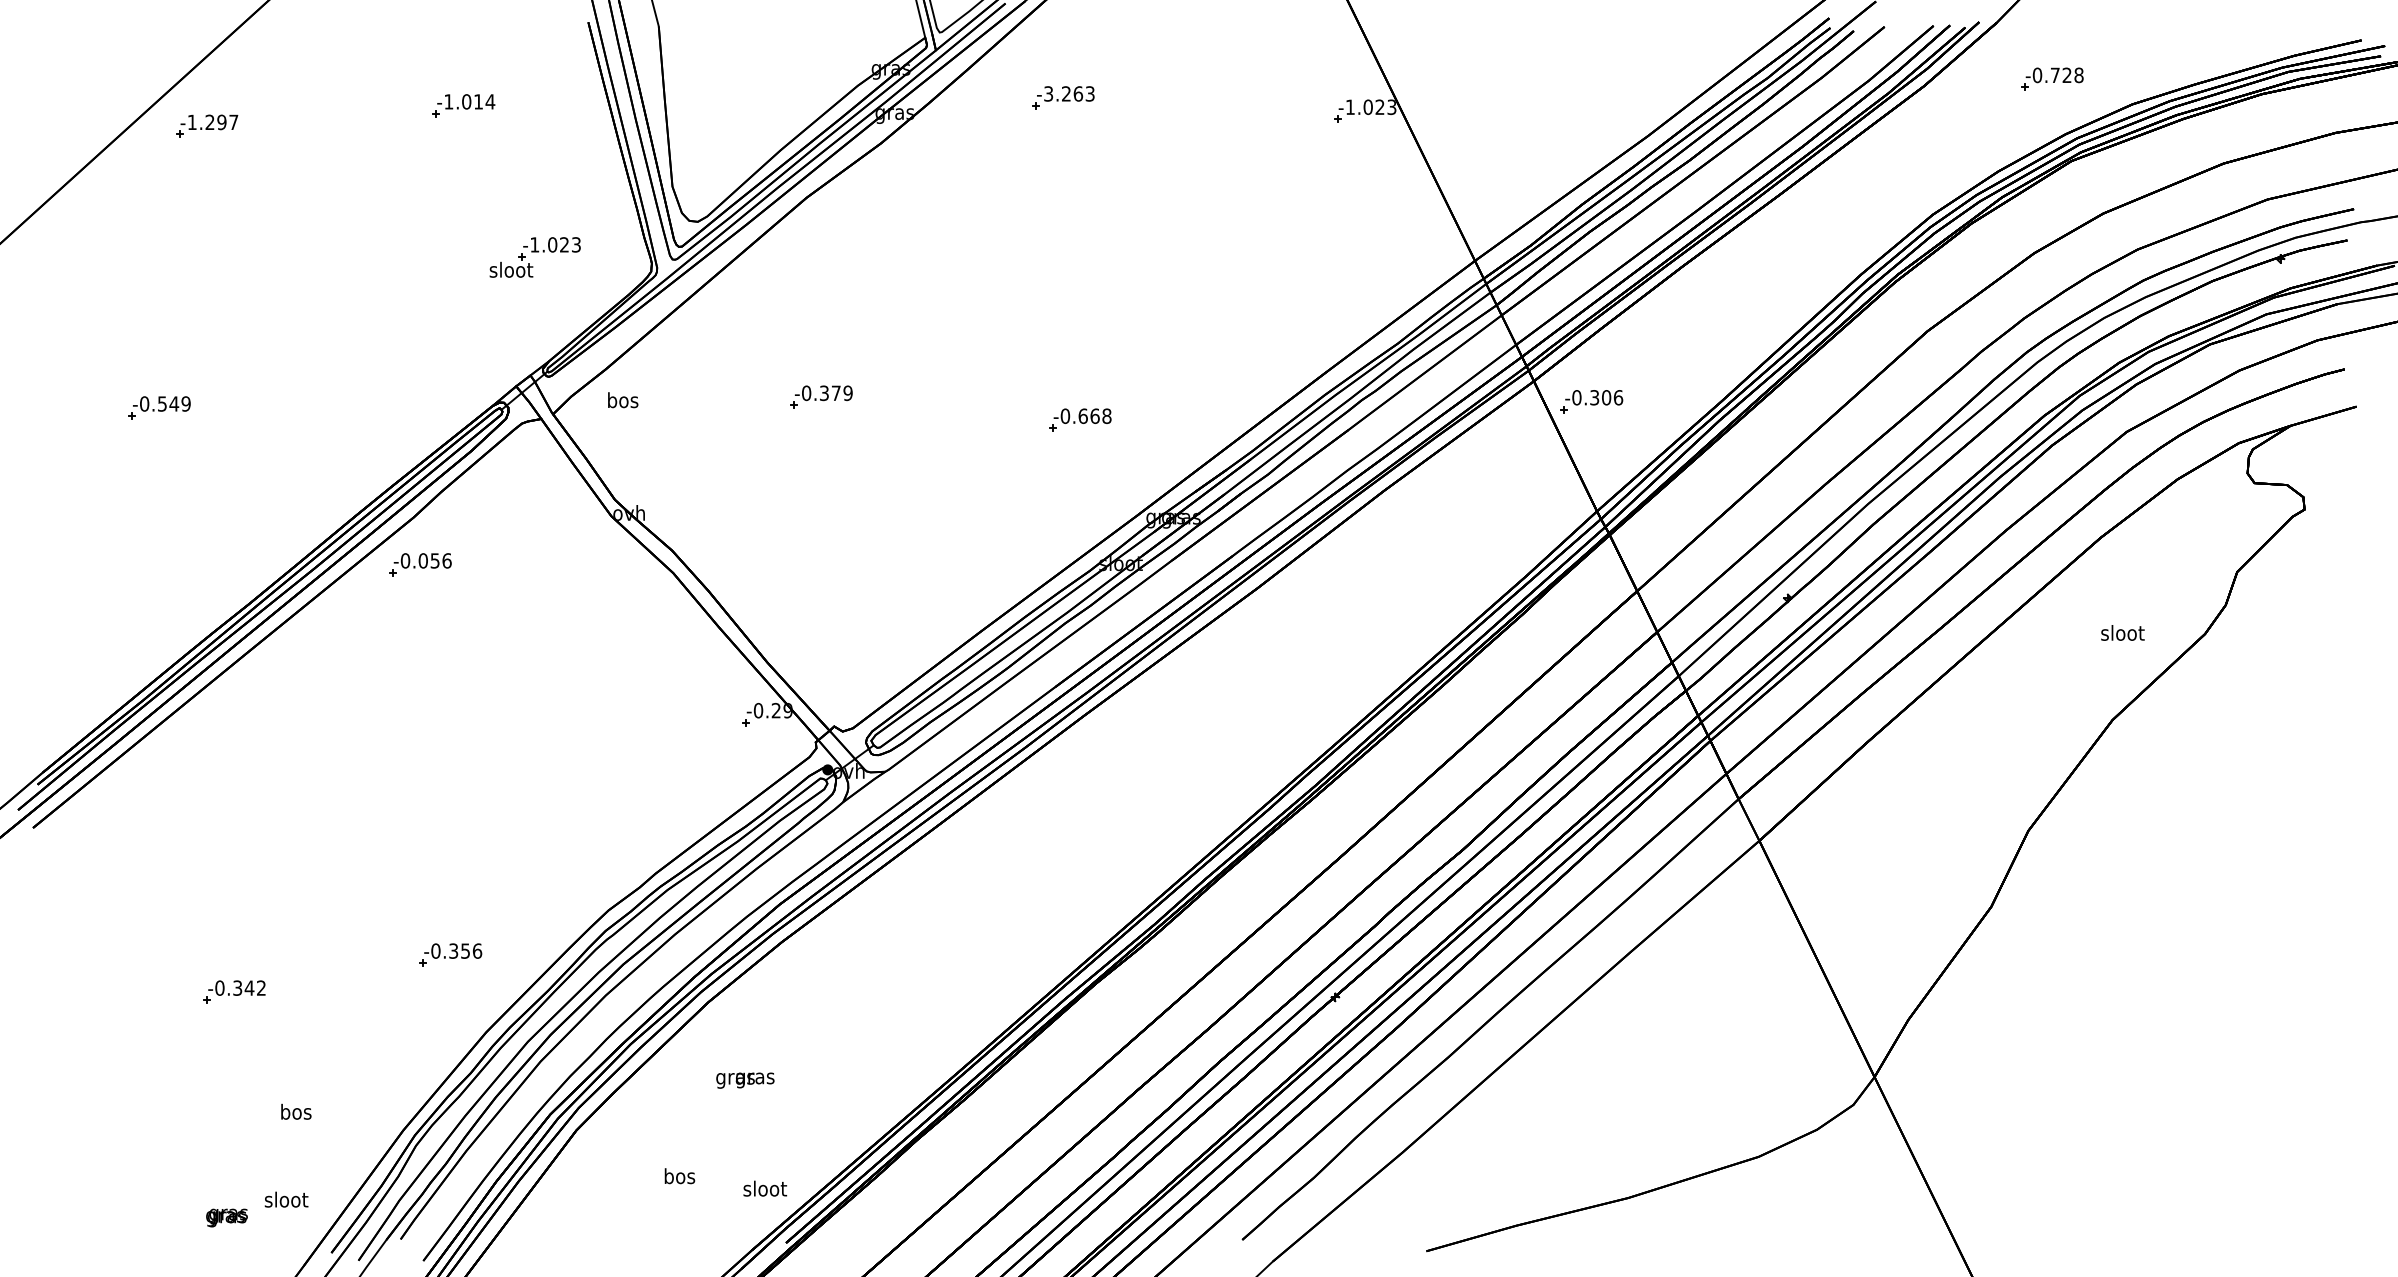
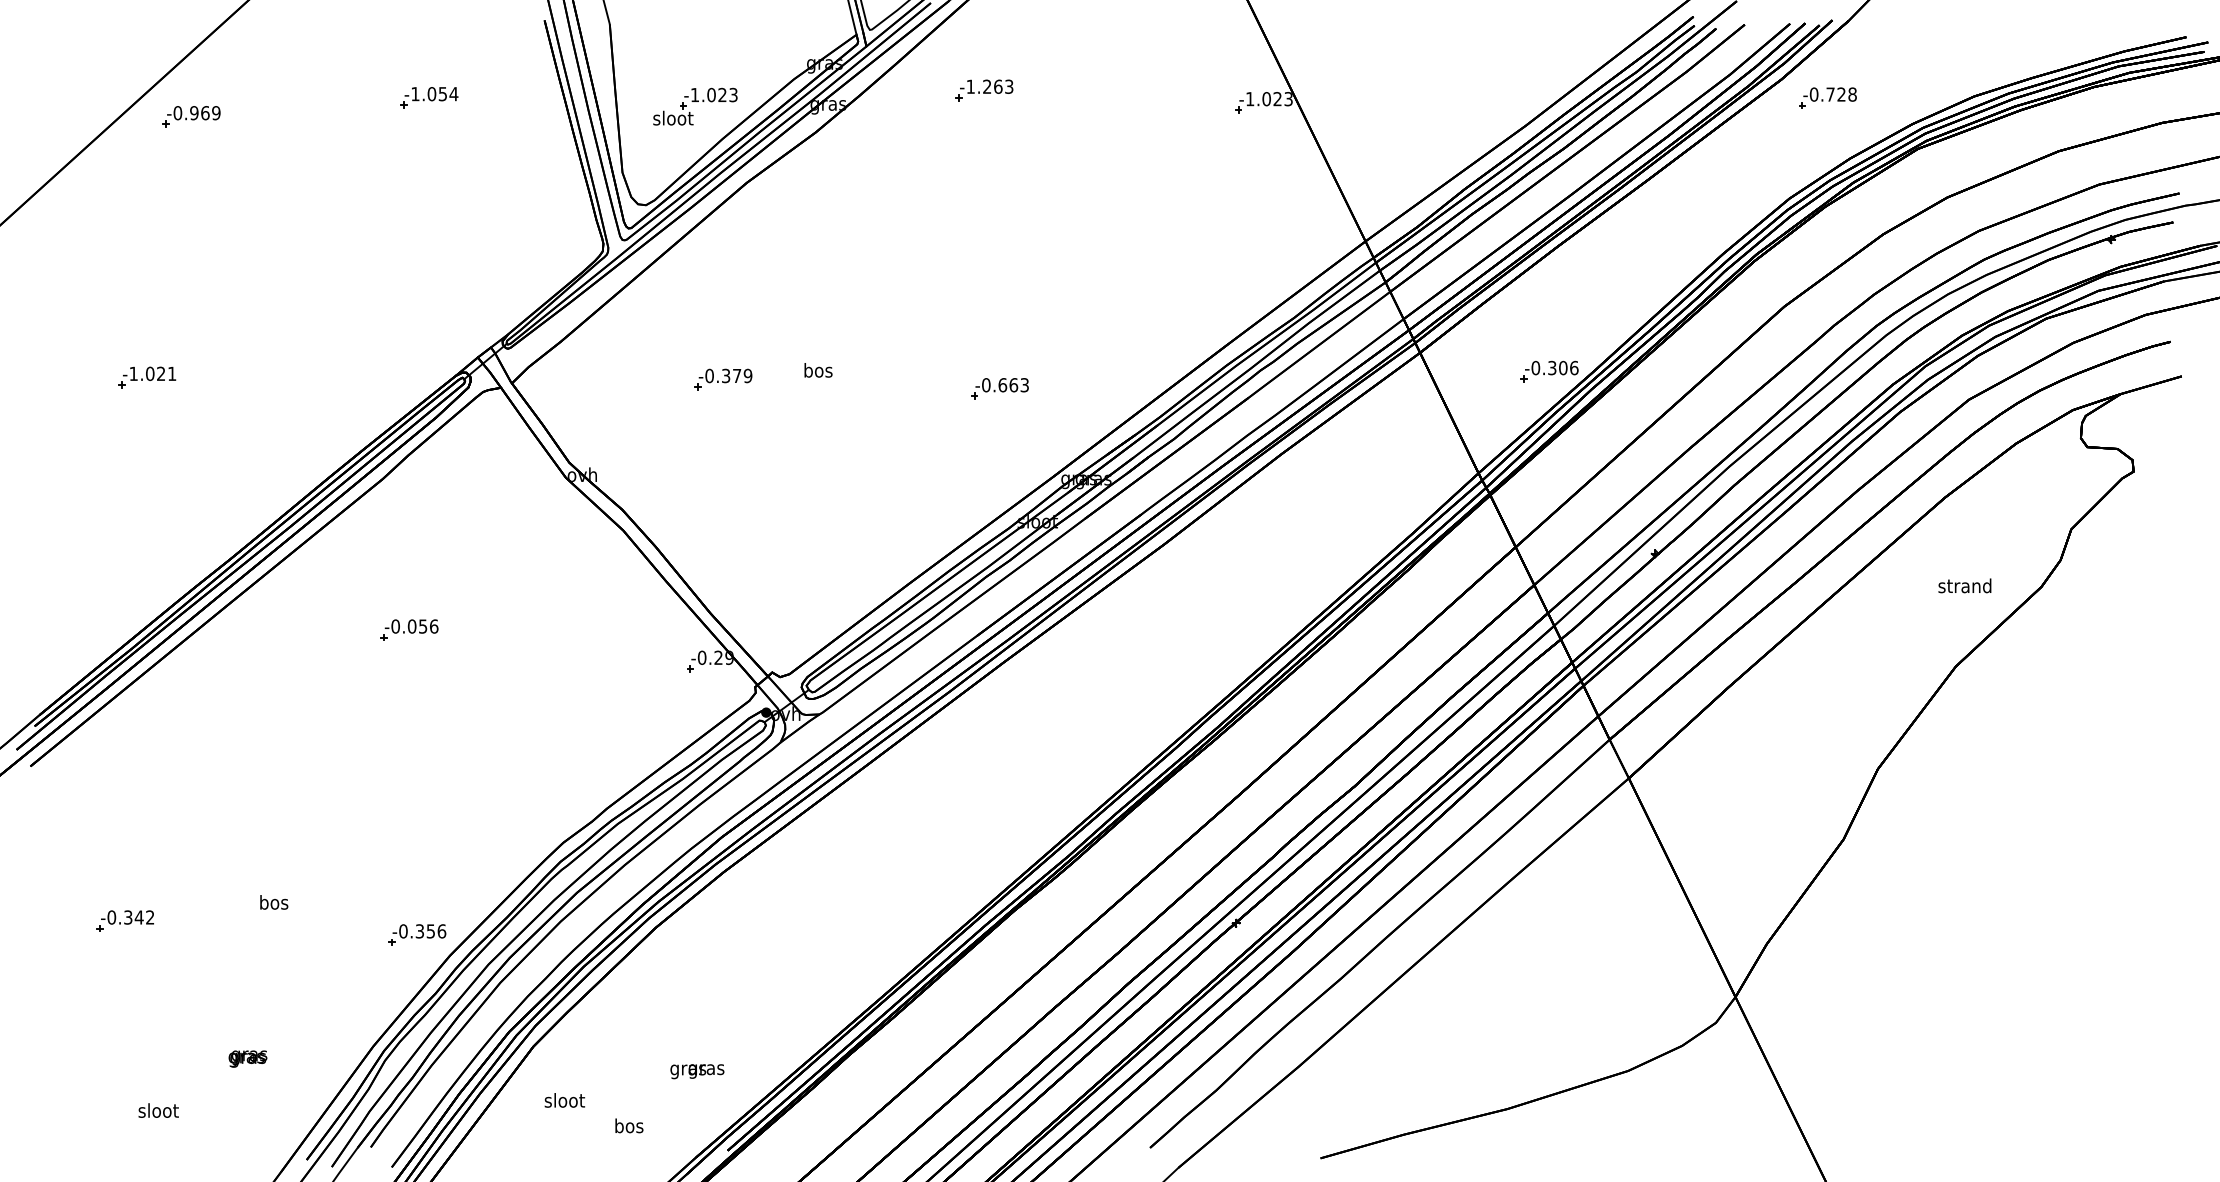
part: (2052, 78) -> (1828, 97), moved
text: (1048, 93) -> (970, 86), -3.263 -> -1.263
text: (478, 101) -> (442, 93), -1.014 -> -1.054
text: (212, 122) -> (196, 113), -1.297 -> -0.969
part: (534, 257) -> (694, 106), moved
part: (821, 396) -> (723, 378), moved
text: (623, 400) -> (818, 370), moved
part: (1591, 401) -> (1549, 371), moved
text: (165, 403) -> (153, 373), -0.549 -> -1.021
text: (1106, 415) -> (1024, 384), -0.668 -> -0.663
part: (420, 564) -> (409, 629), moved
text: (2121, 632) -> (1964, 585), sloot -> strand
part: (450, 954) -> (416, 934), moved
part: (234, 991) -> (125, 920), moved
text: (745, 1080) -> (697, 1071), moved
text: (296, 1111) -> (274, 902), moved
text: (679, 1176) -> (628, 1126), moved
text: (765, 1188) -> (565, 1100), moved
text: (286, 1199) -> (158, 1110), moved
text: (226, 1217) -> (247, 1058), moved

